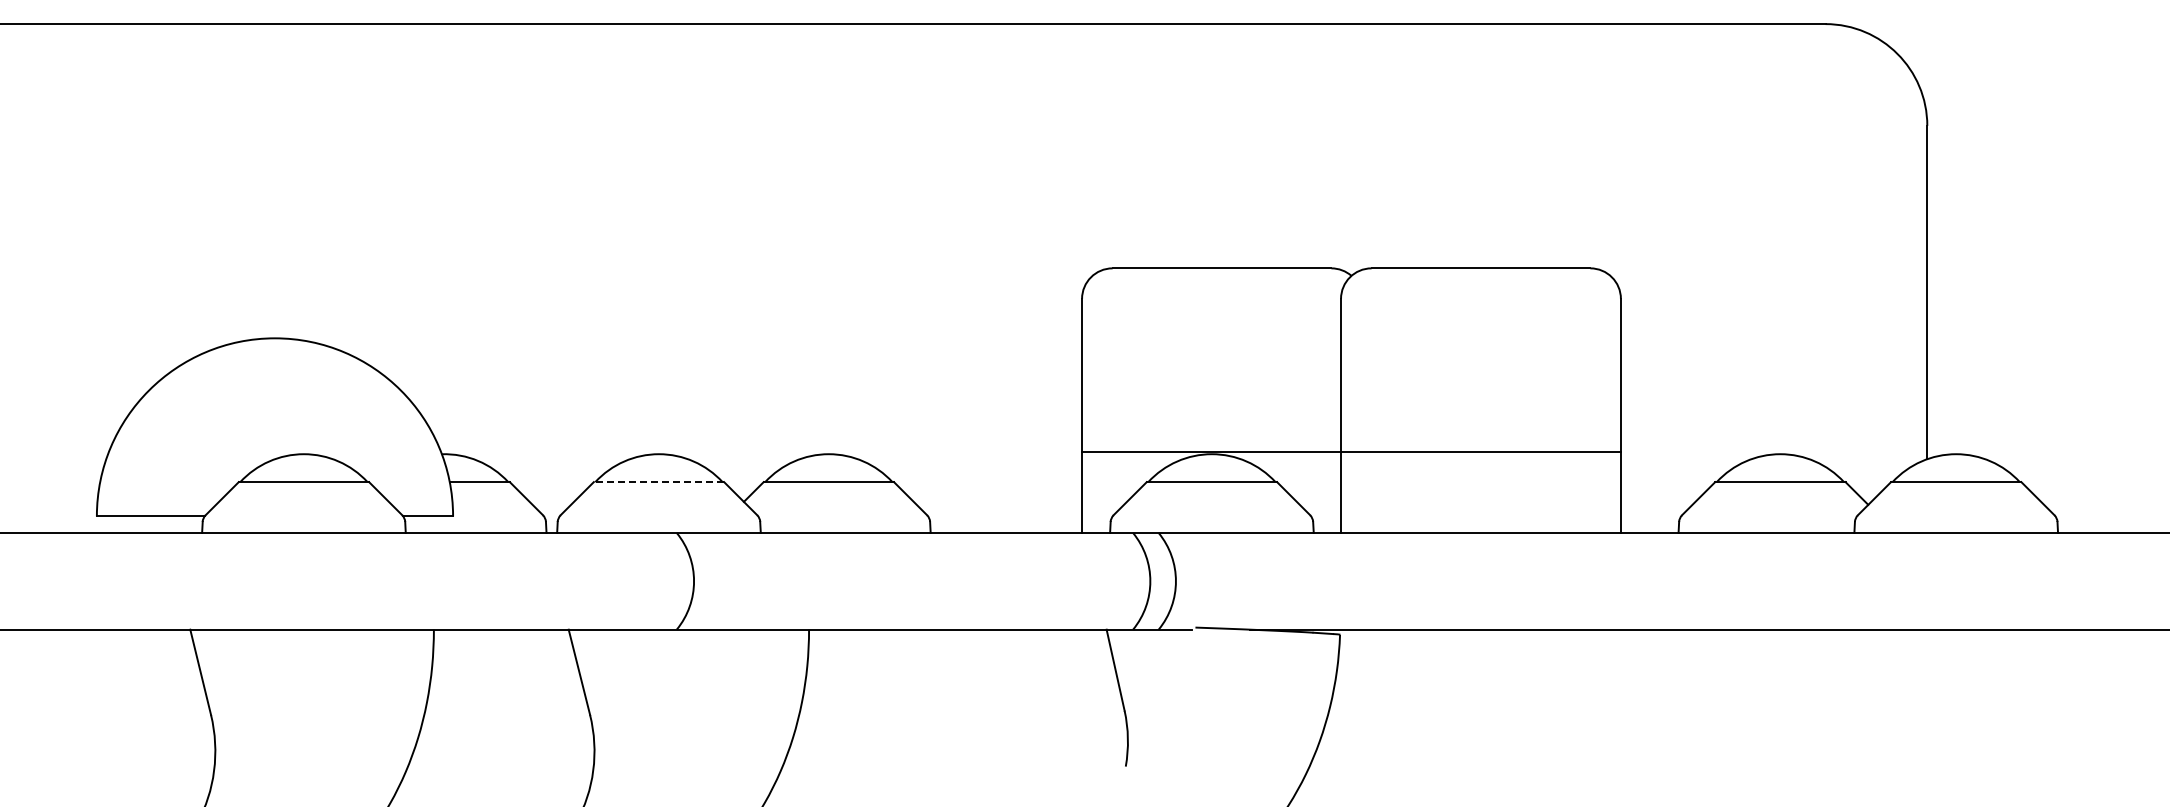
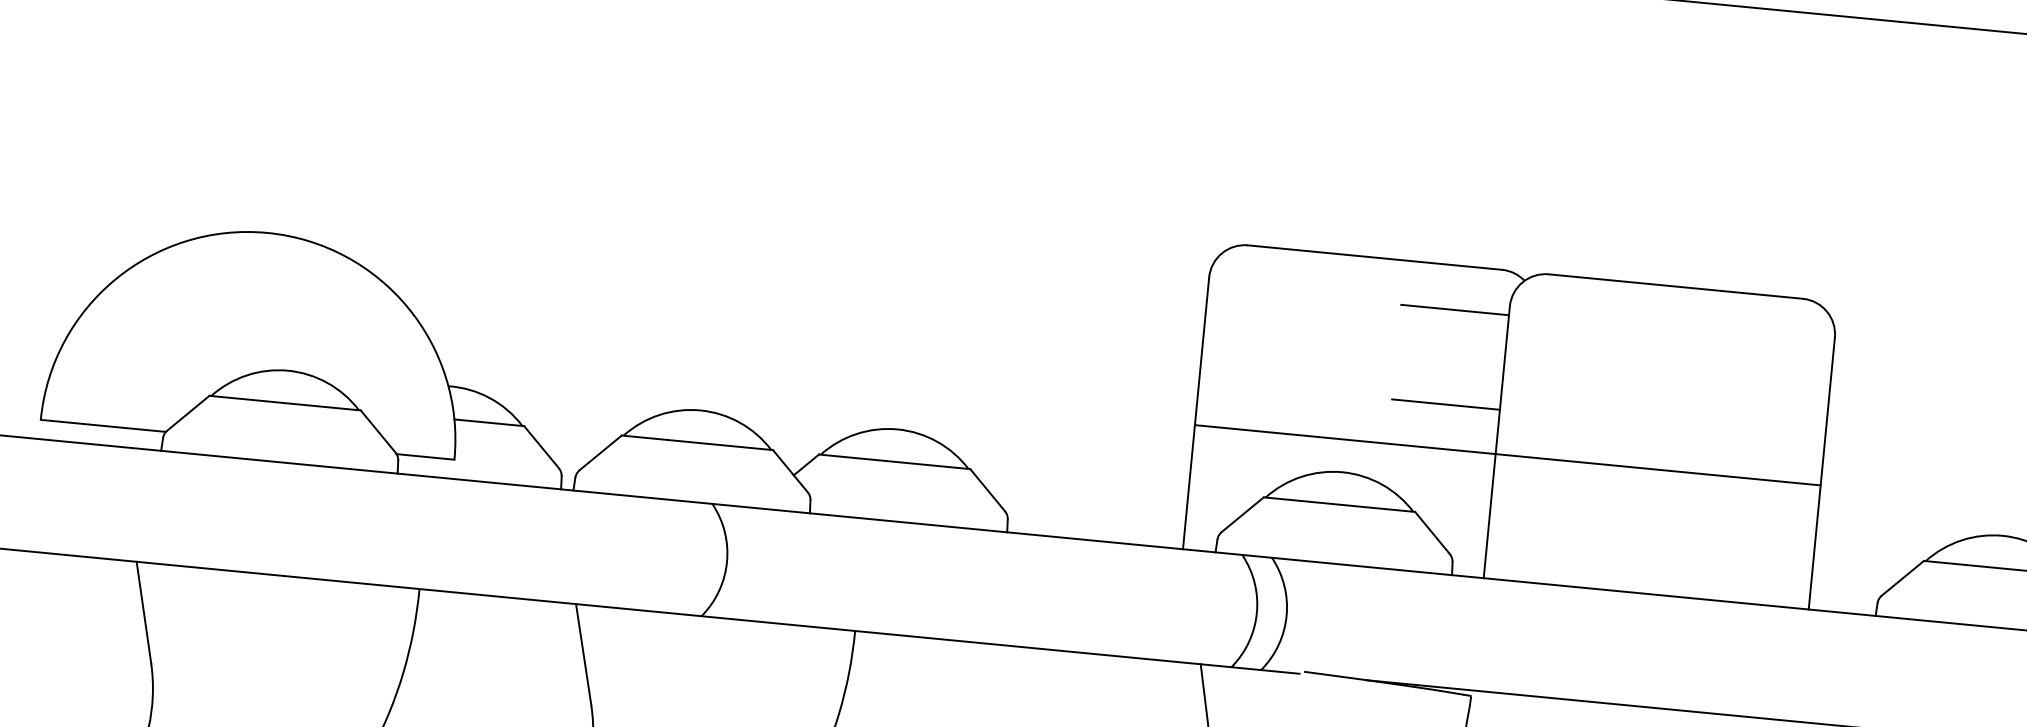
line: (1294, 306) -> (1454, 309), added
line: (1294, 387) -> (1445, 404), added
line: (1351, 452) -> (1507, 455), moved
line: (658, 482) -> (696, 443), dashed -> solid

